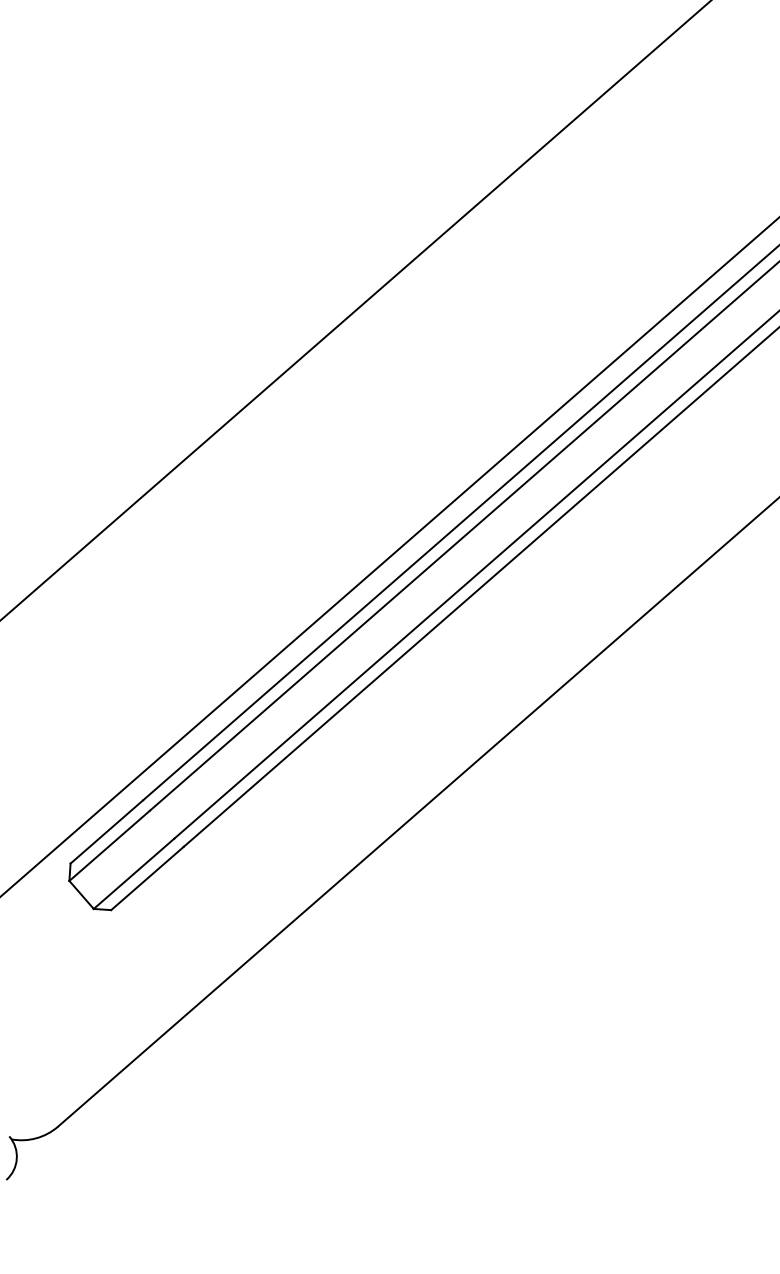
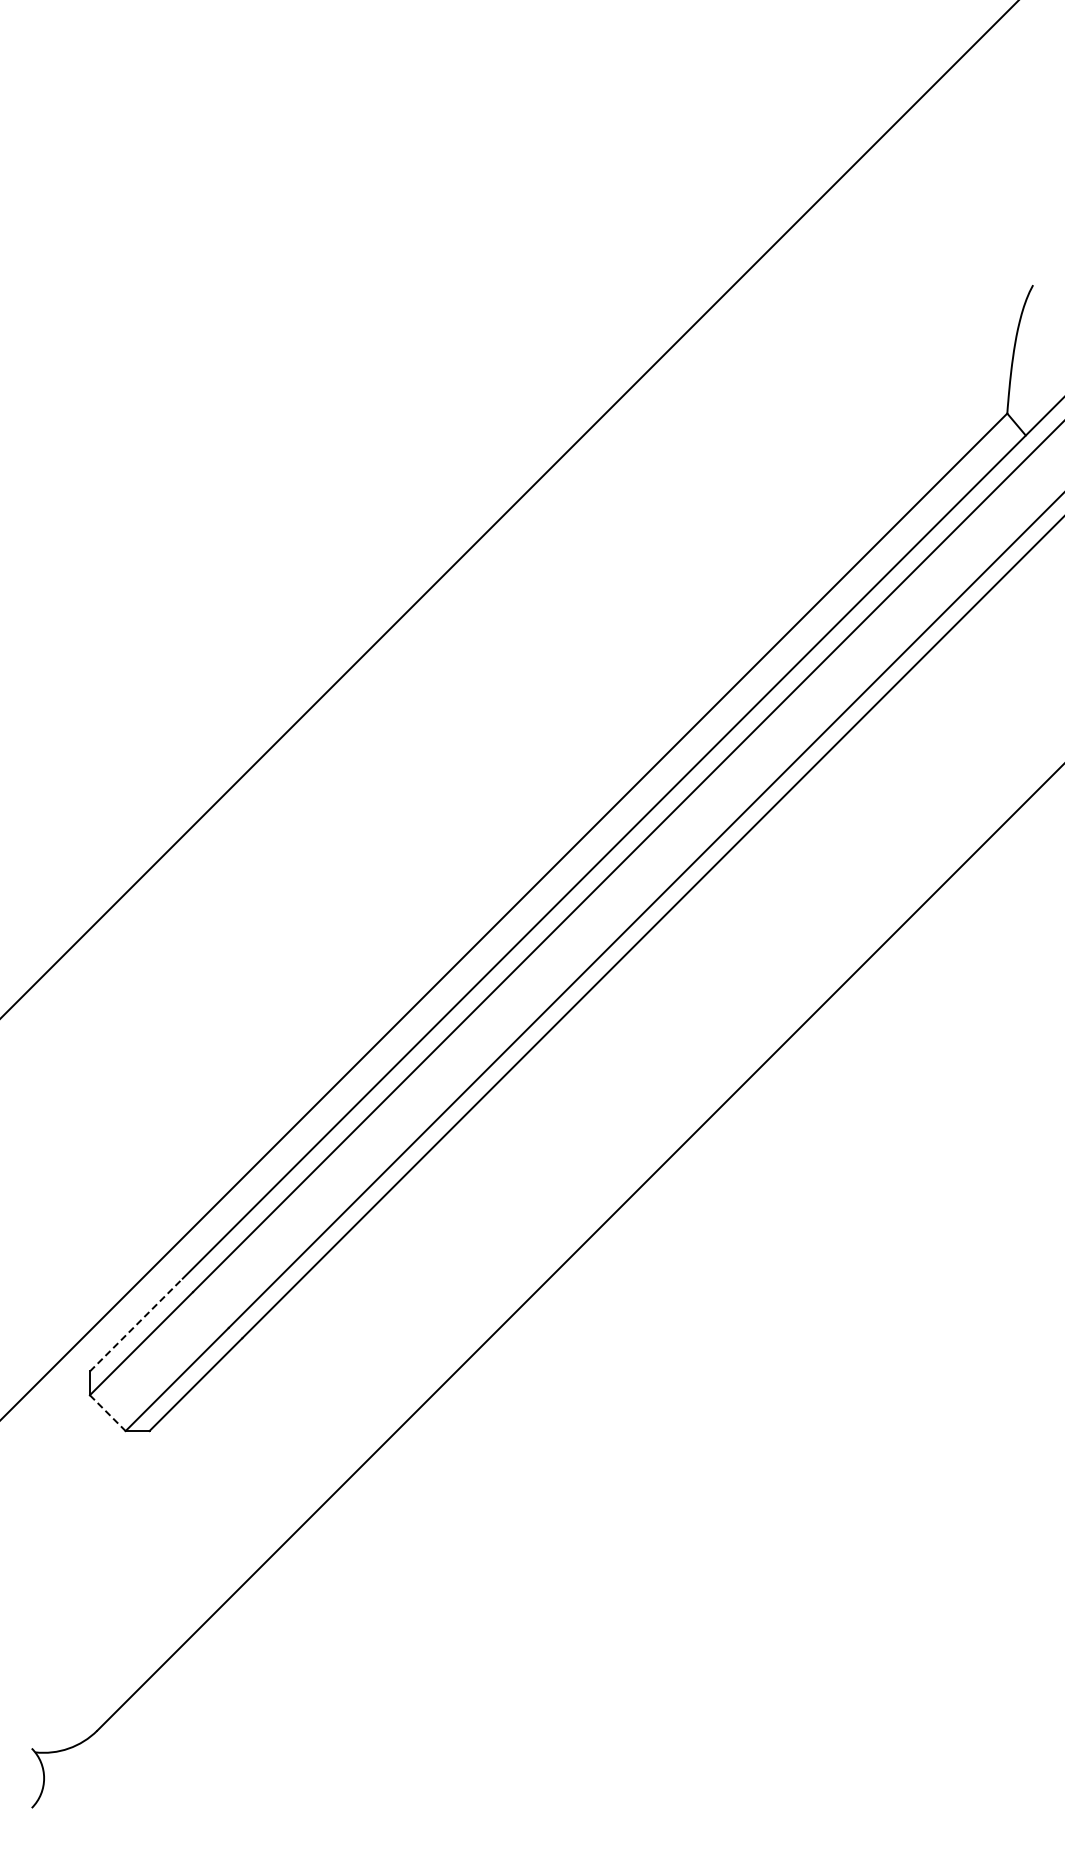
line: (106, 832) -> (136, 1325), solid -> dashed
line: (82, 895) -> (108, 1413), solid -> dashed

